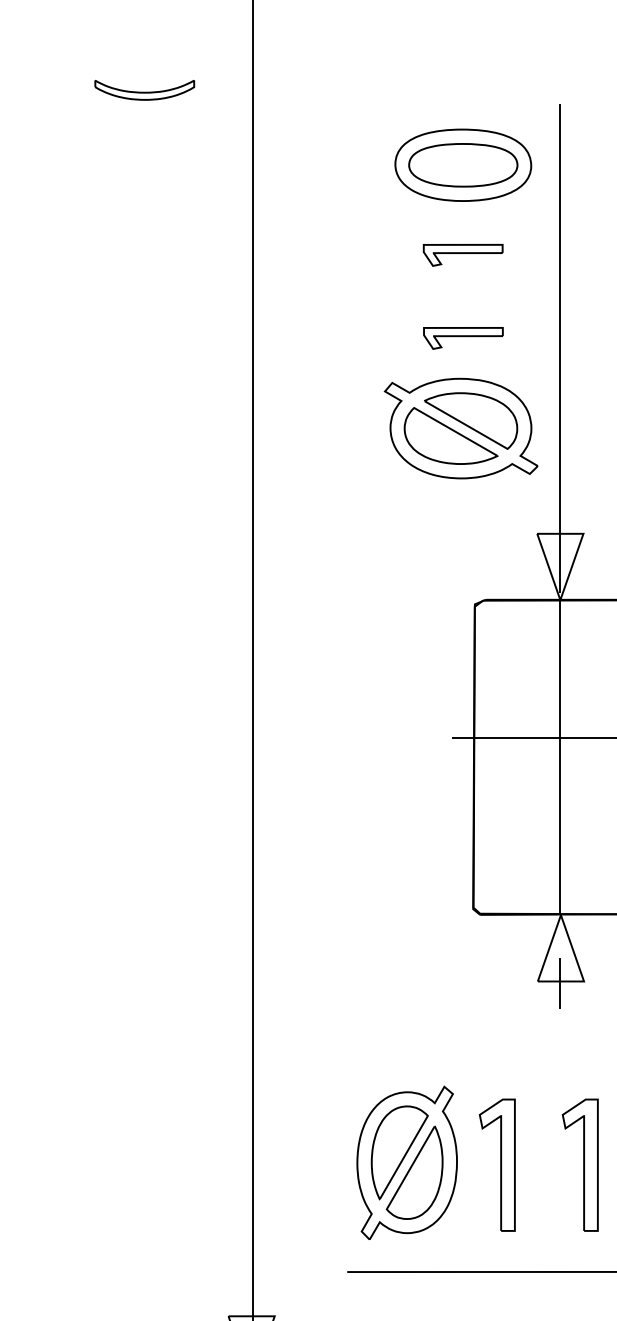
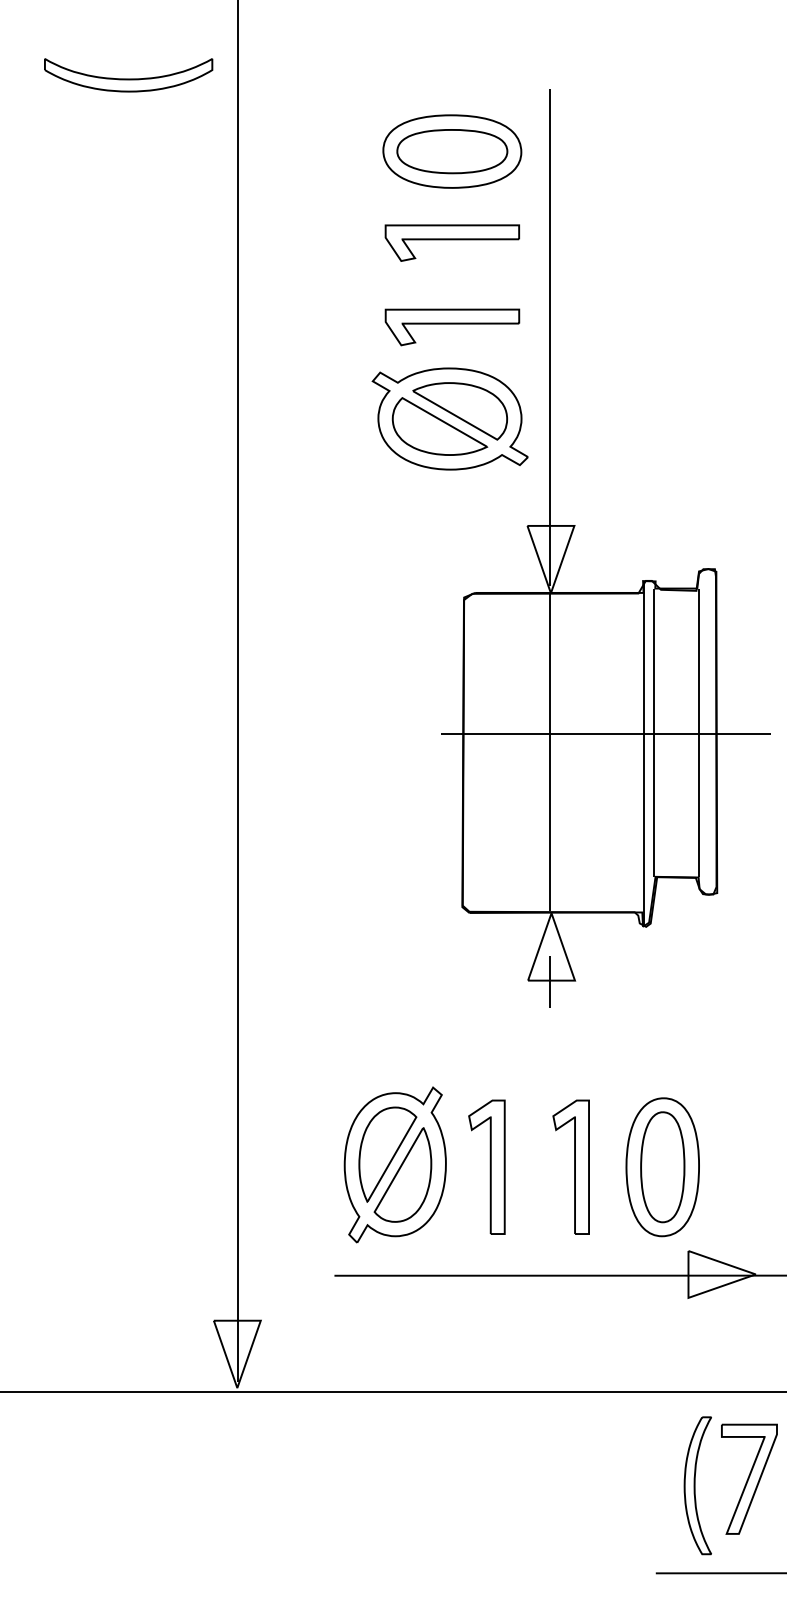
part: (144, 90) -> (128, 75), size x1.67
part: (462, 254) -> (451, 242), size x1.67
part: (463, 338) -> (452, 327), size x1.67

